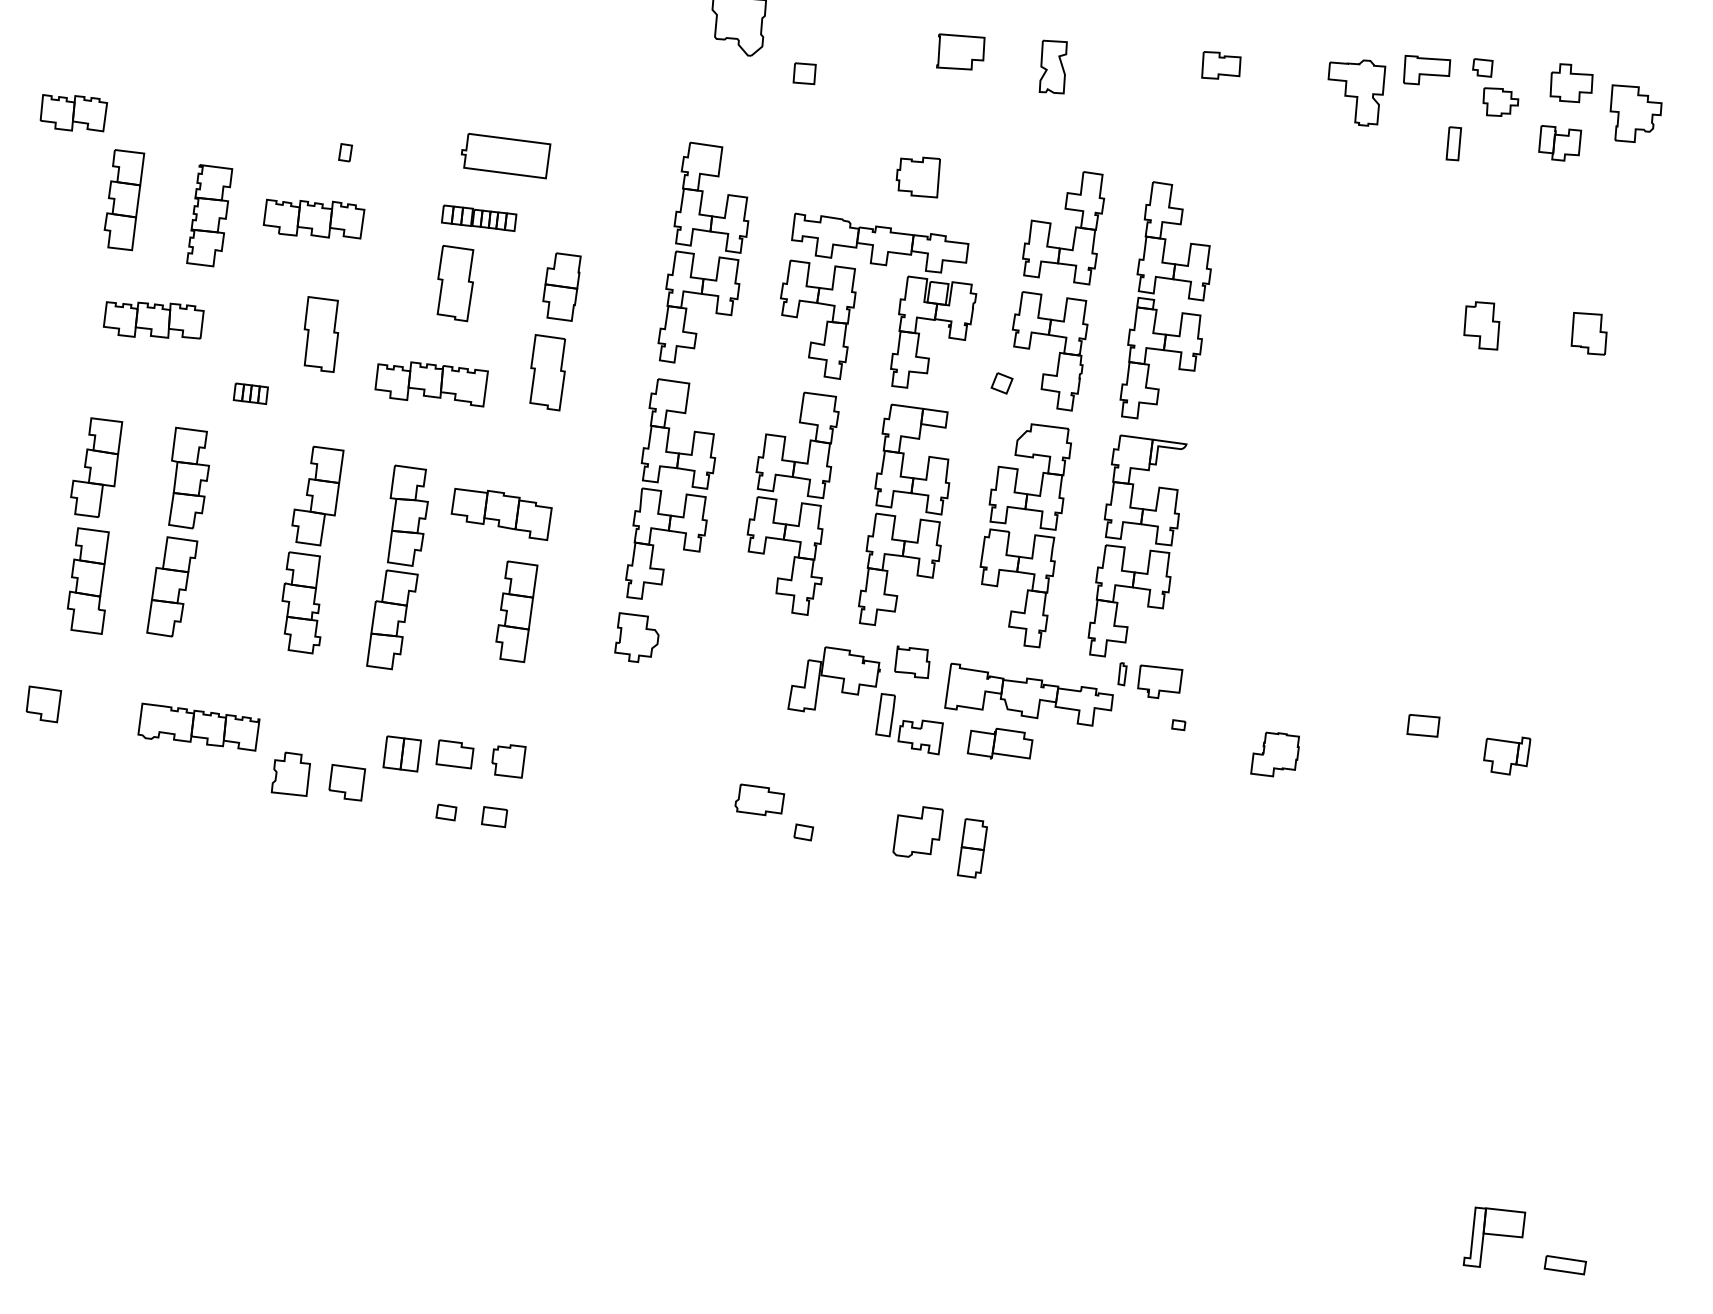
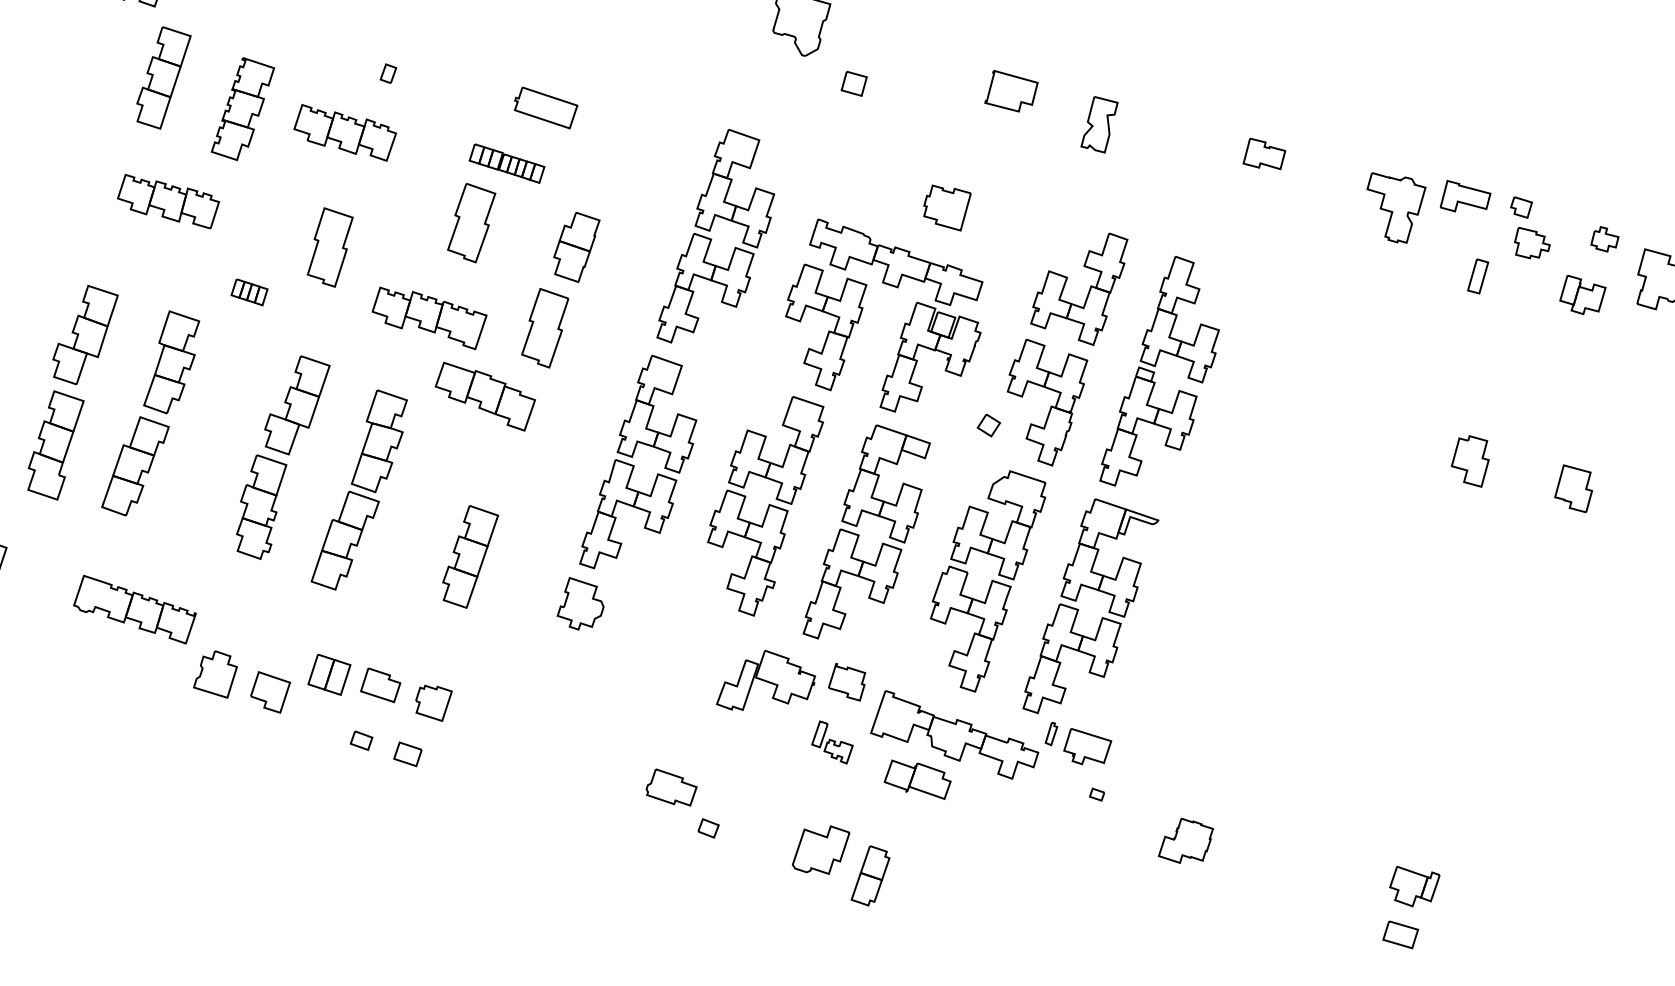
part: (1571, 83) -> (1605, 239), size x0.6
part: (505, 156) -> (544, 107), size x0.7
part: (501, 514) -> (484, 396), moved
part: (909, 724) -> (832, 742), size x0.6
part: (1423, 725) -> (1400, 934), moved

